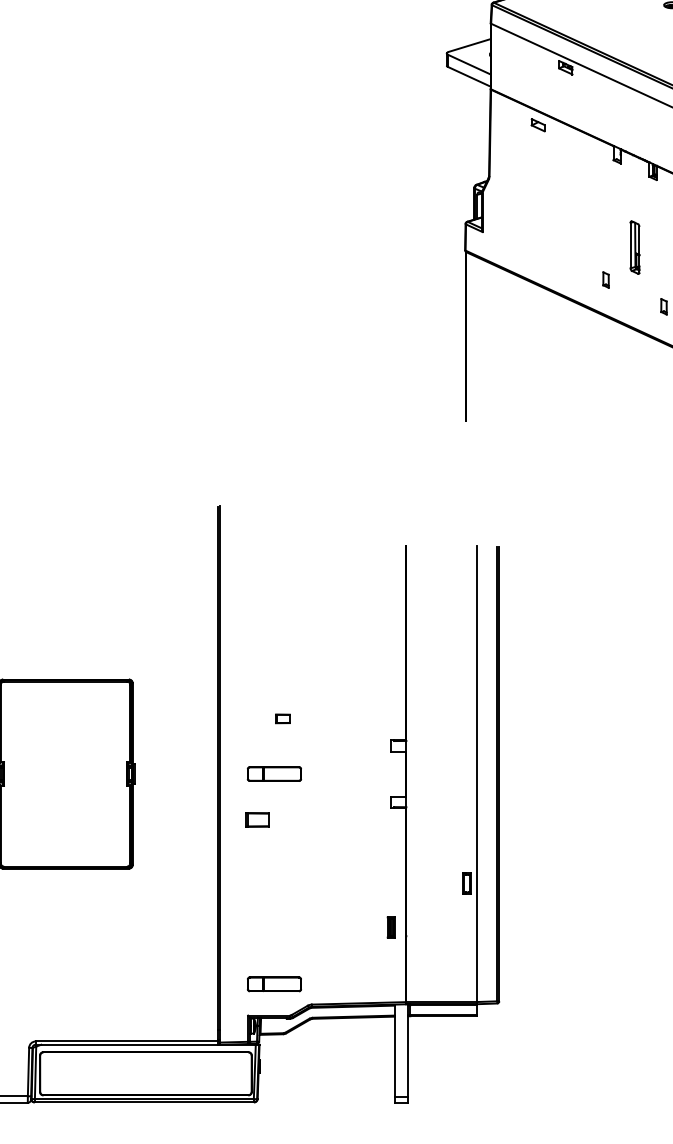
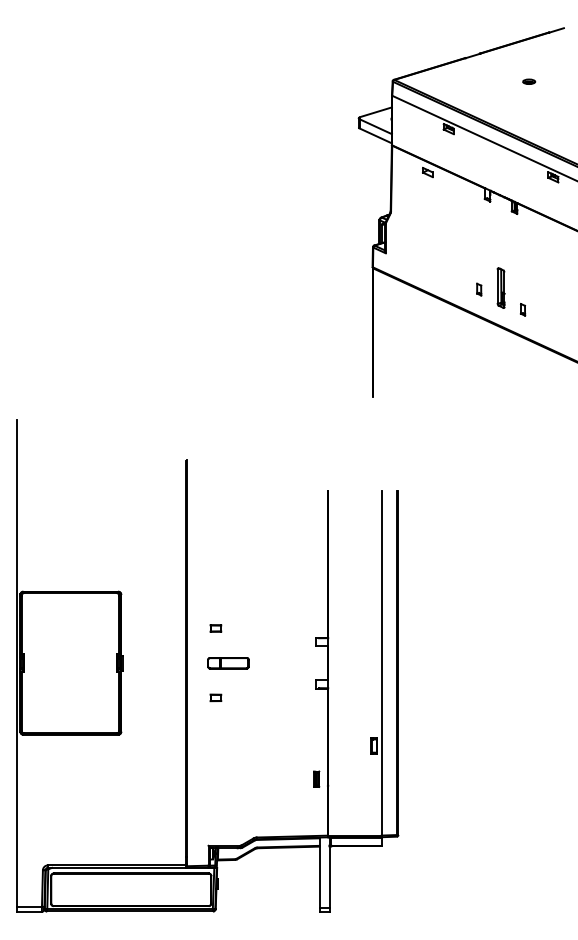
part: (634, 246) -> (500, 287), moved
part: (282, 718) -> (215, 628), moved
part: (257, 819) -> (215, 697), size x0.62
part: (274, 984) -> (228, 822), removed

